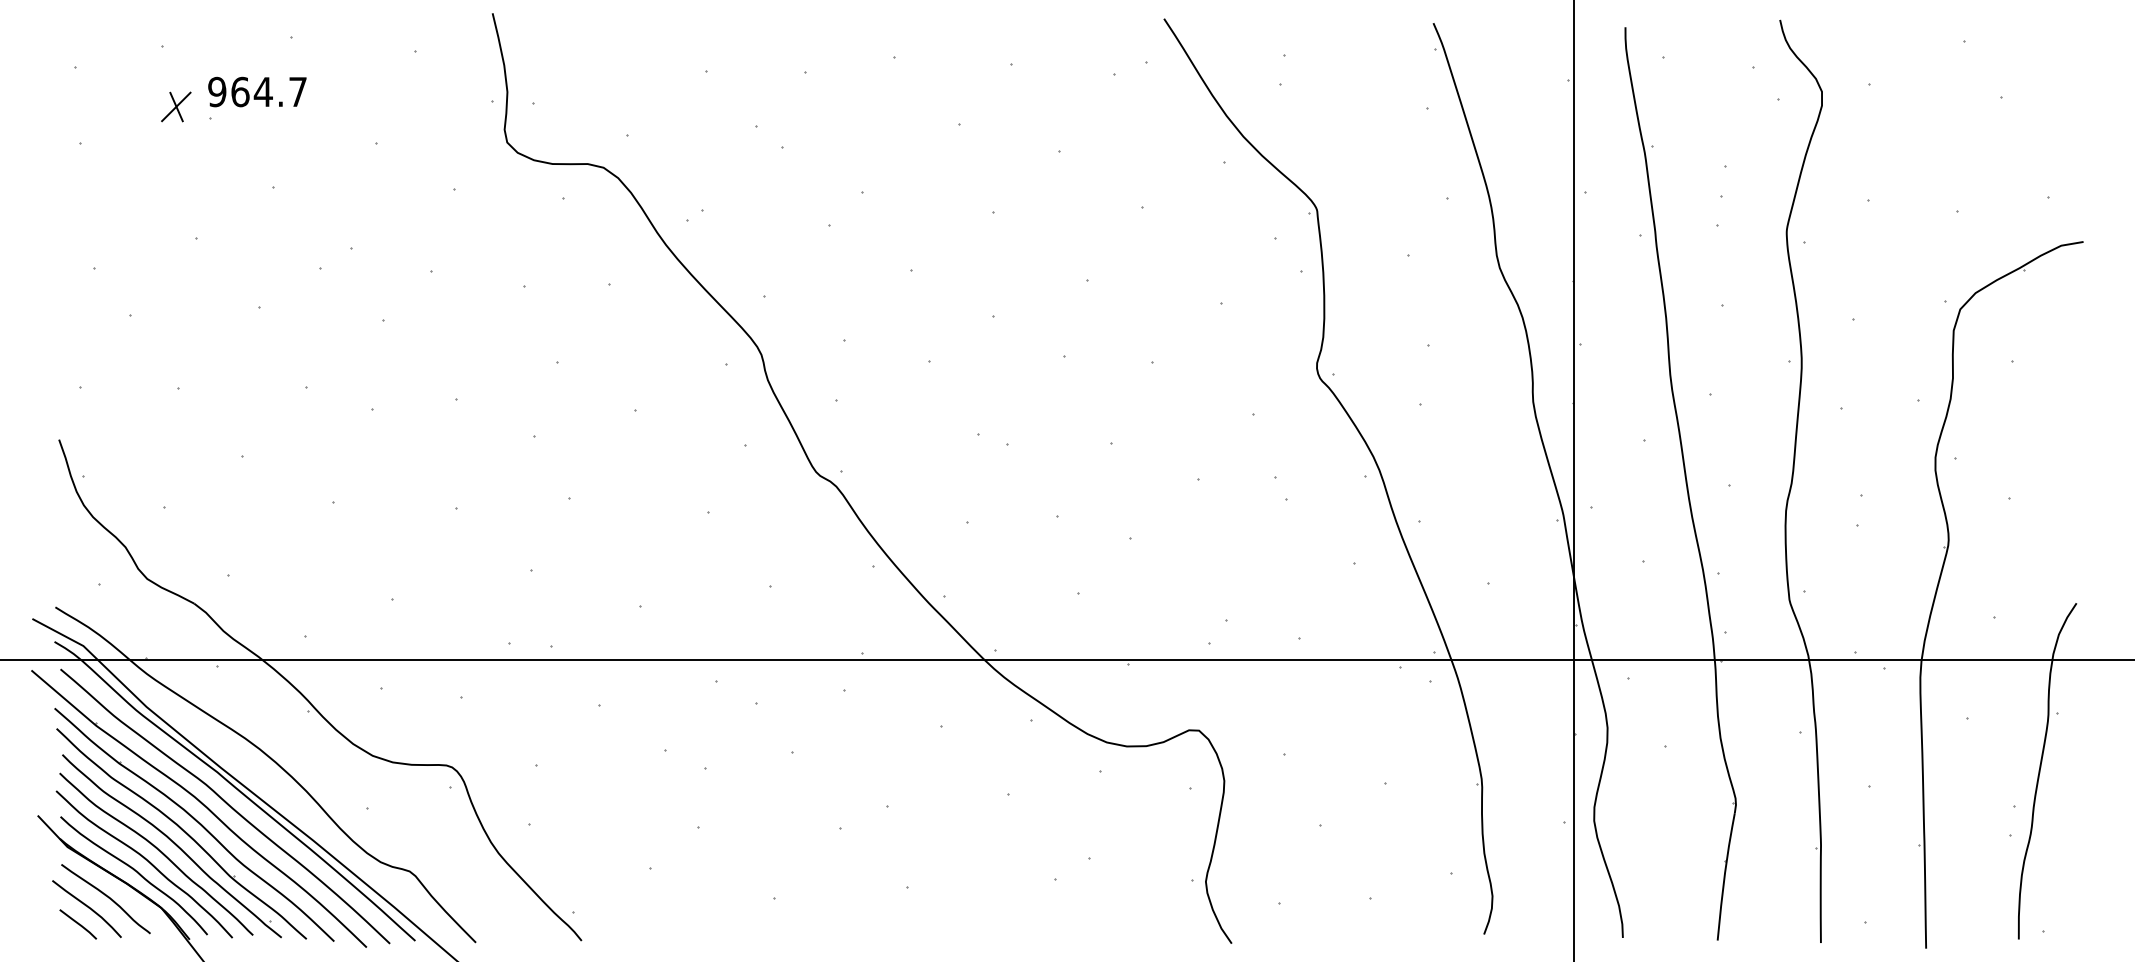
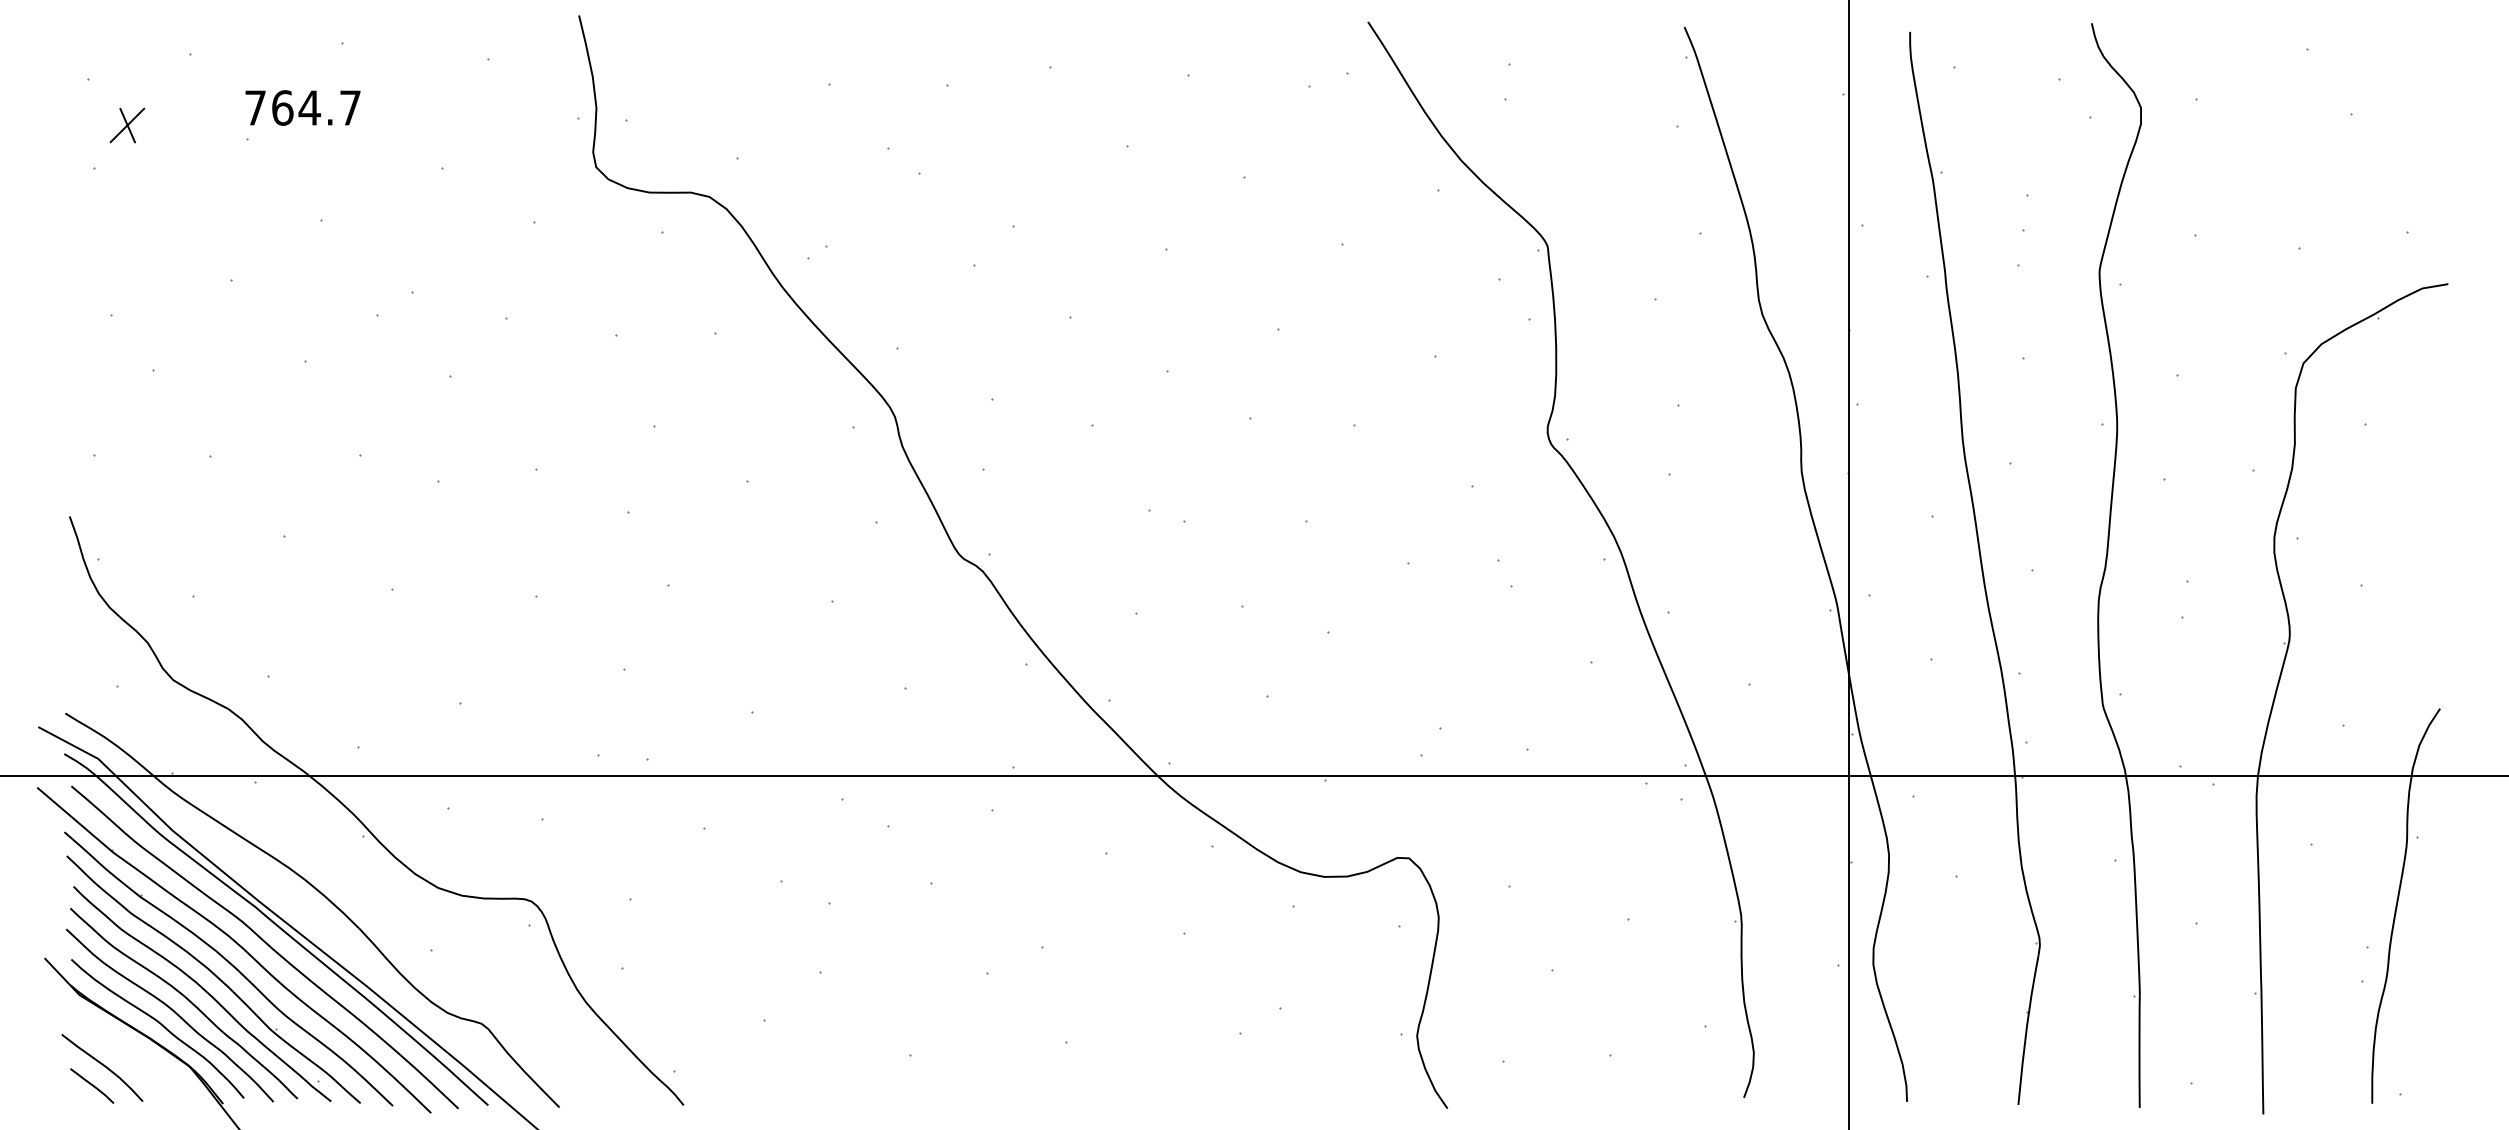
text: (217, 91) -> (255, 107), 964.7 -> 764.7
part: (176, 106) -> (127, 125), moved
curve: (107, 897) -> (126, 1054), removed

